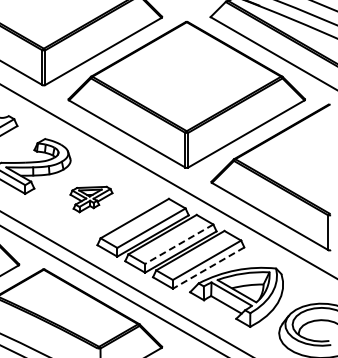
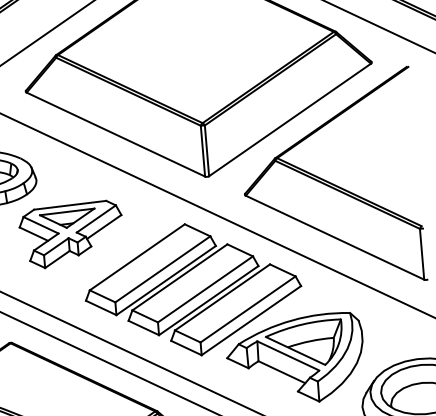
part: (91, 199) -> (71, 234), size x1.67
line: (178, 244) -> (204, 289), dashed -> solid
line: (208, 268) -> (251, 321), dashed -> solid

